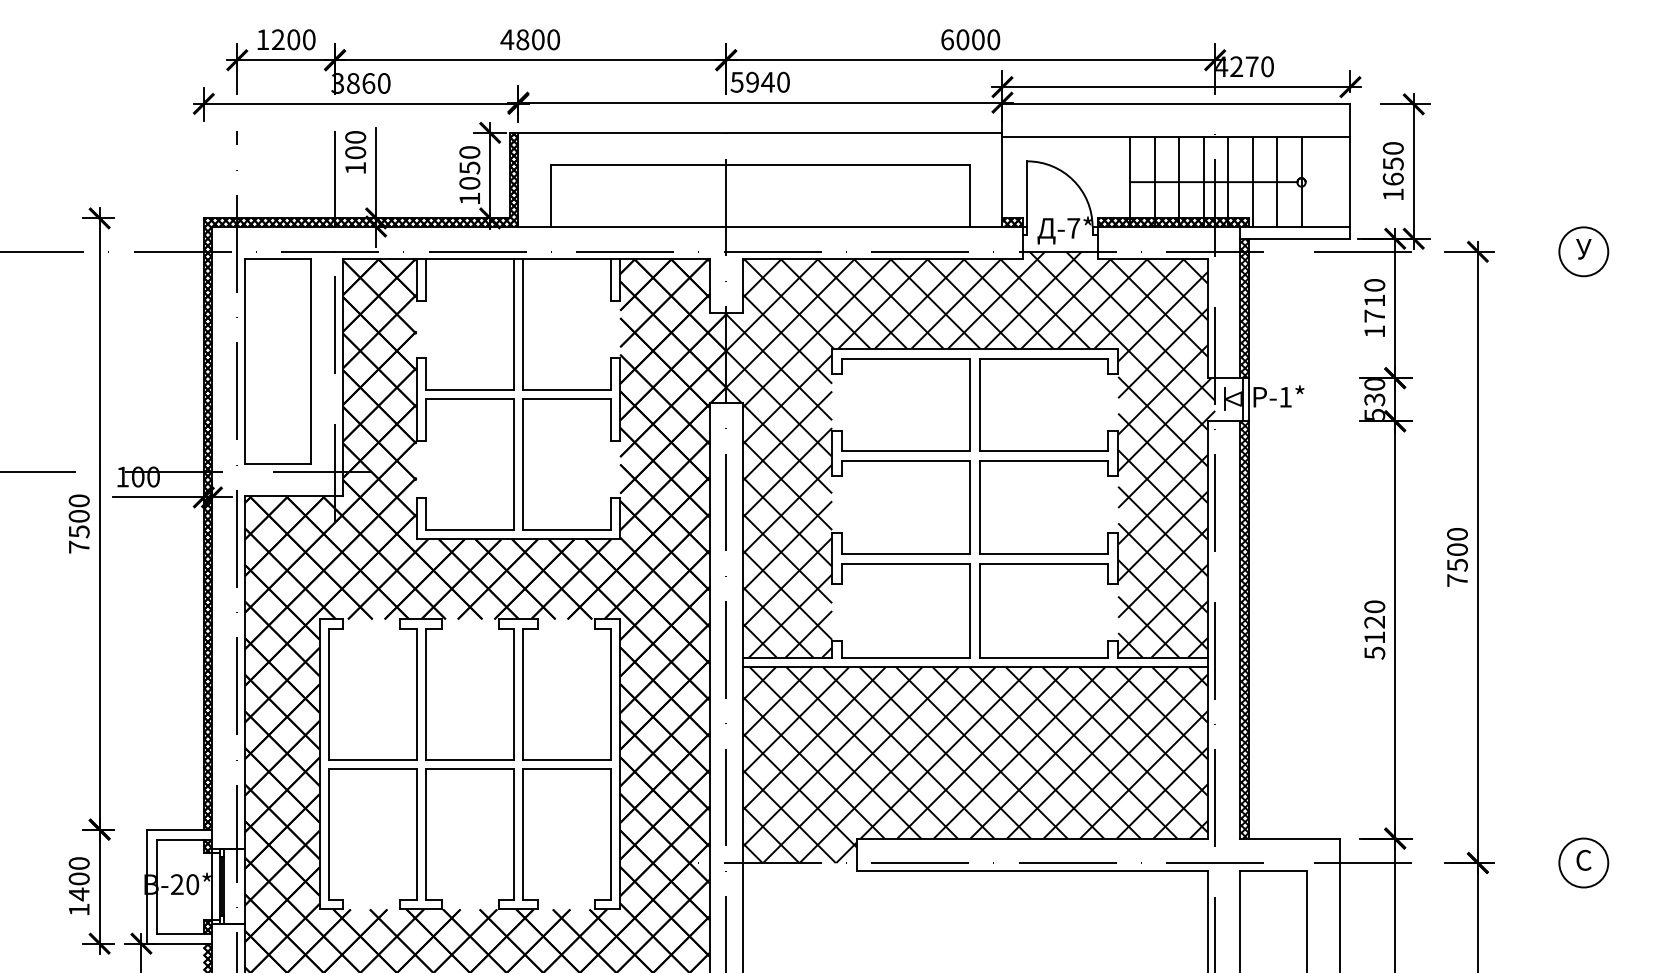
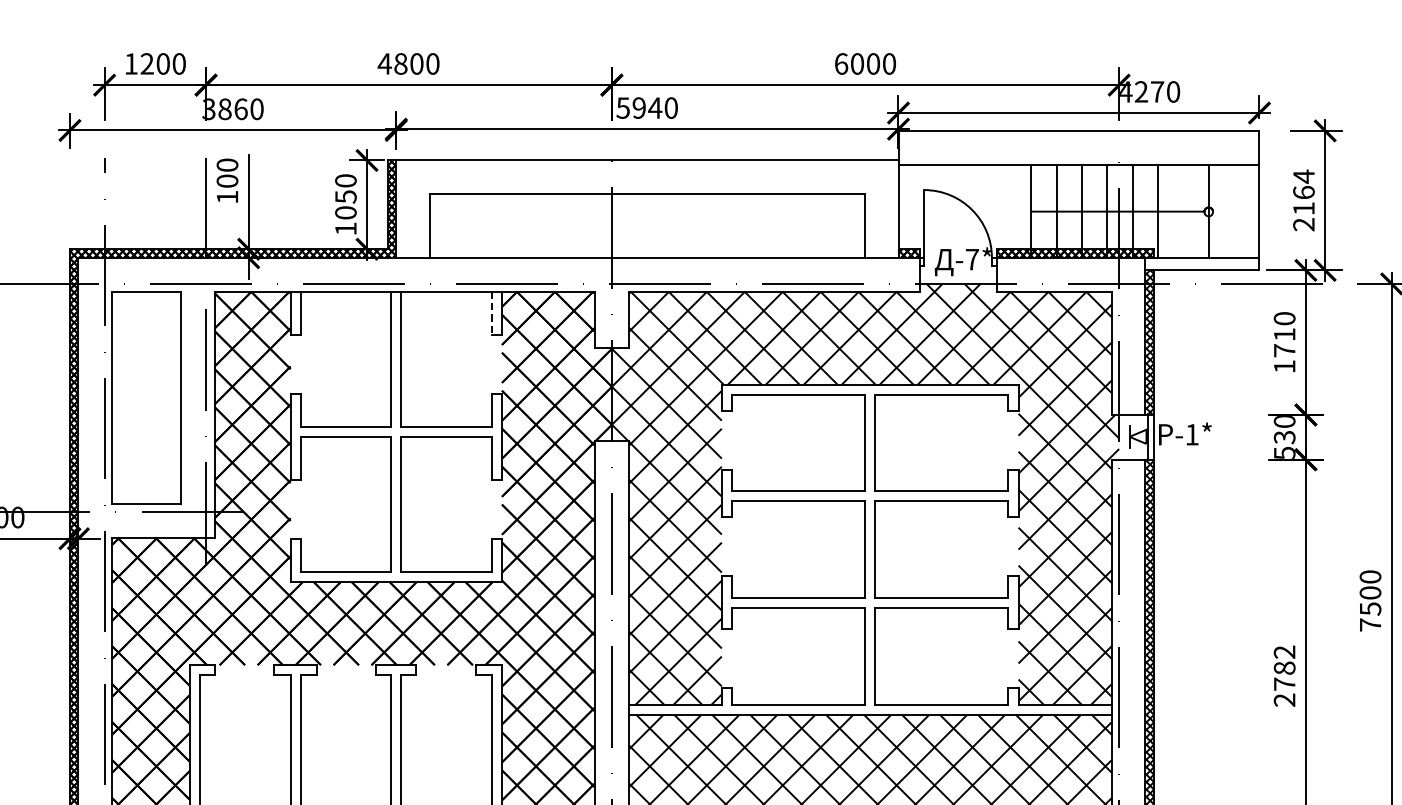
text: (1392, 171) -> (1303, 200), 1650 -> 2164
line: (1277, 181) -> (1183, 210), removed
line: (610, 279) -> (491, 312), solid -> dashed
text: (1374, 629) -> (1284, 675), 5120 -> 2782

